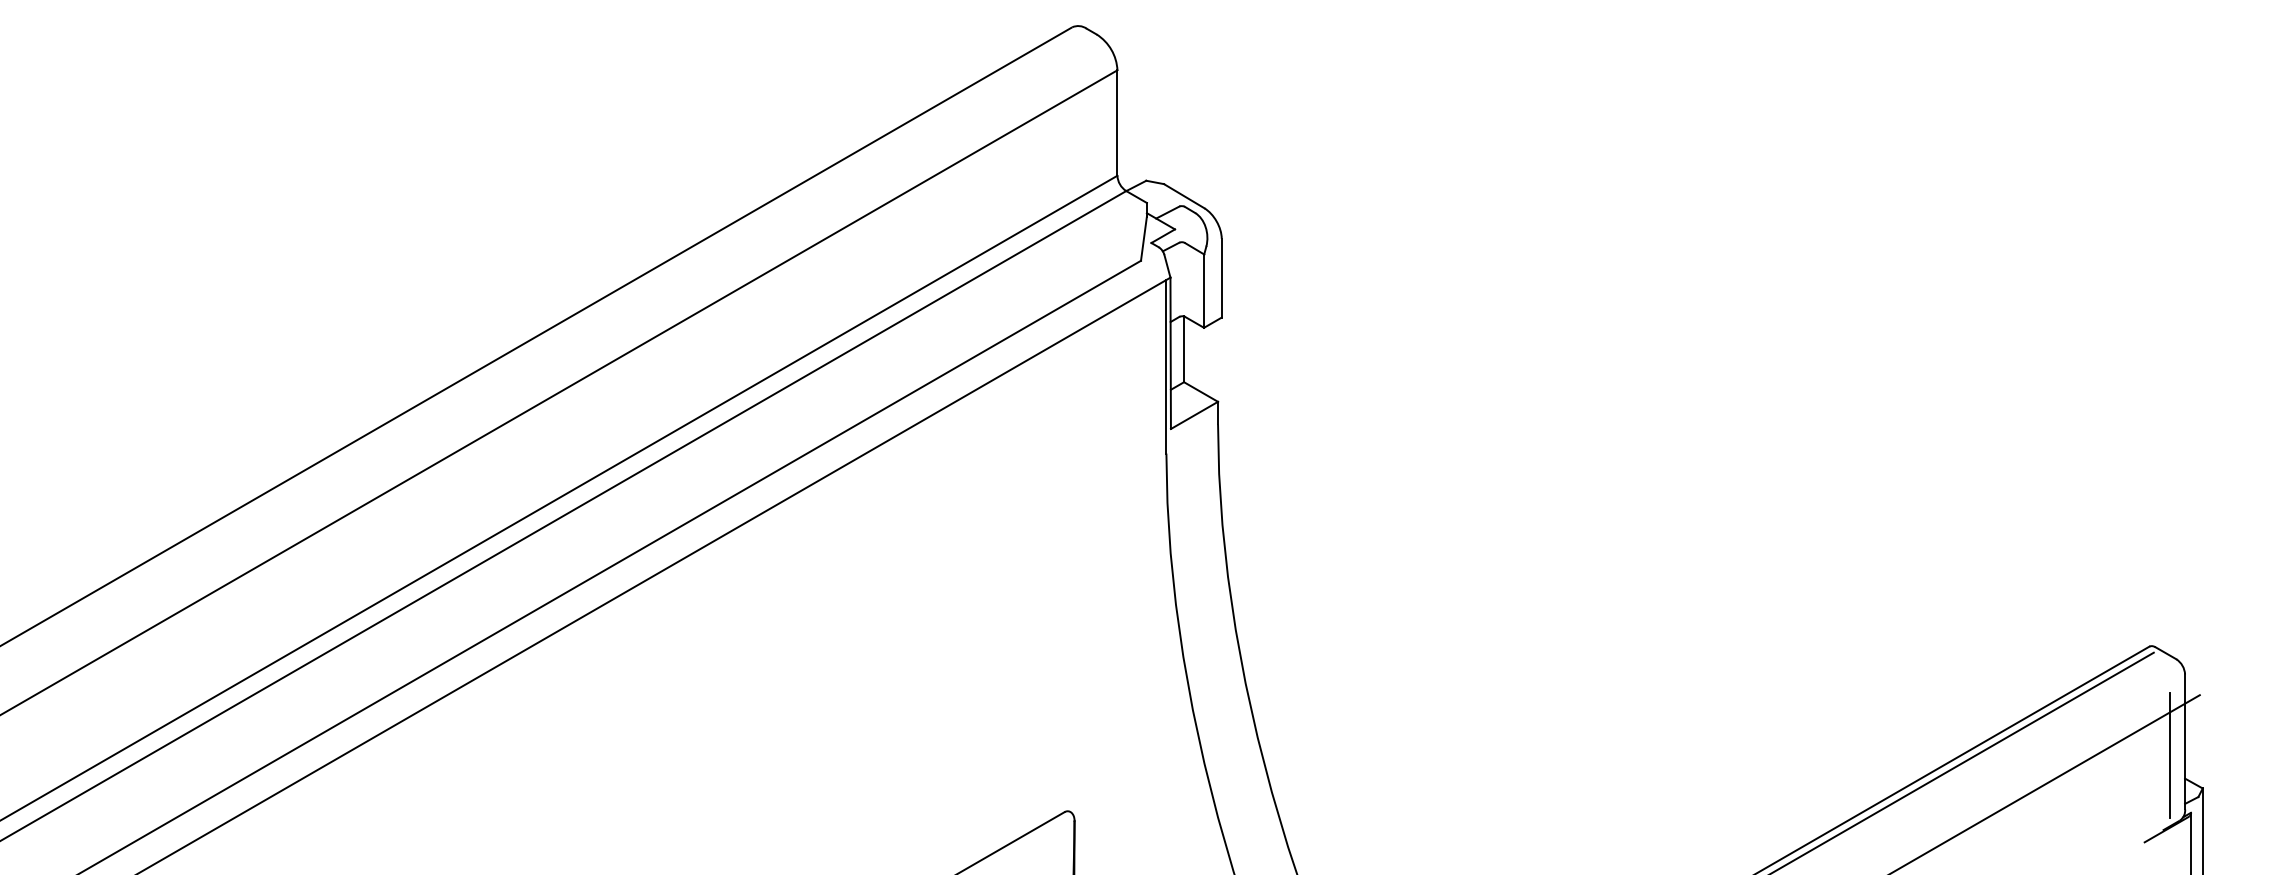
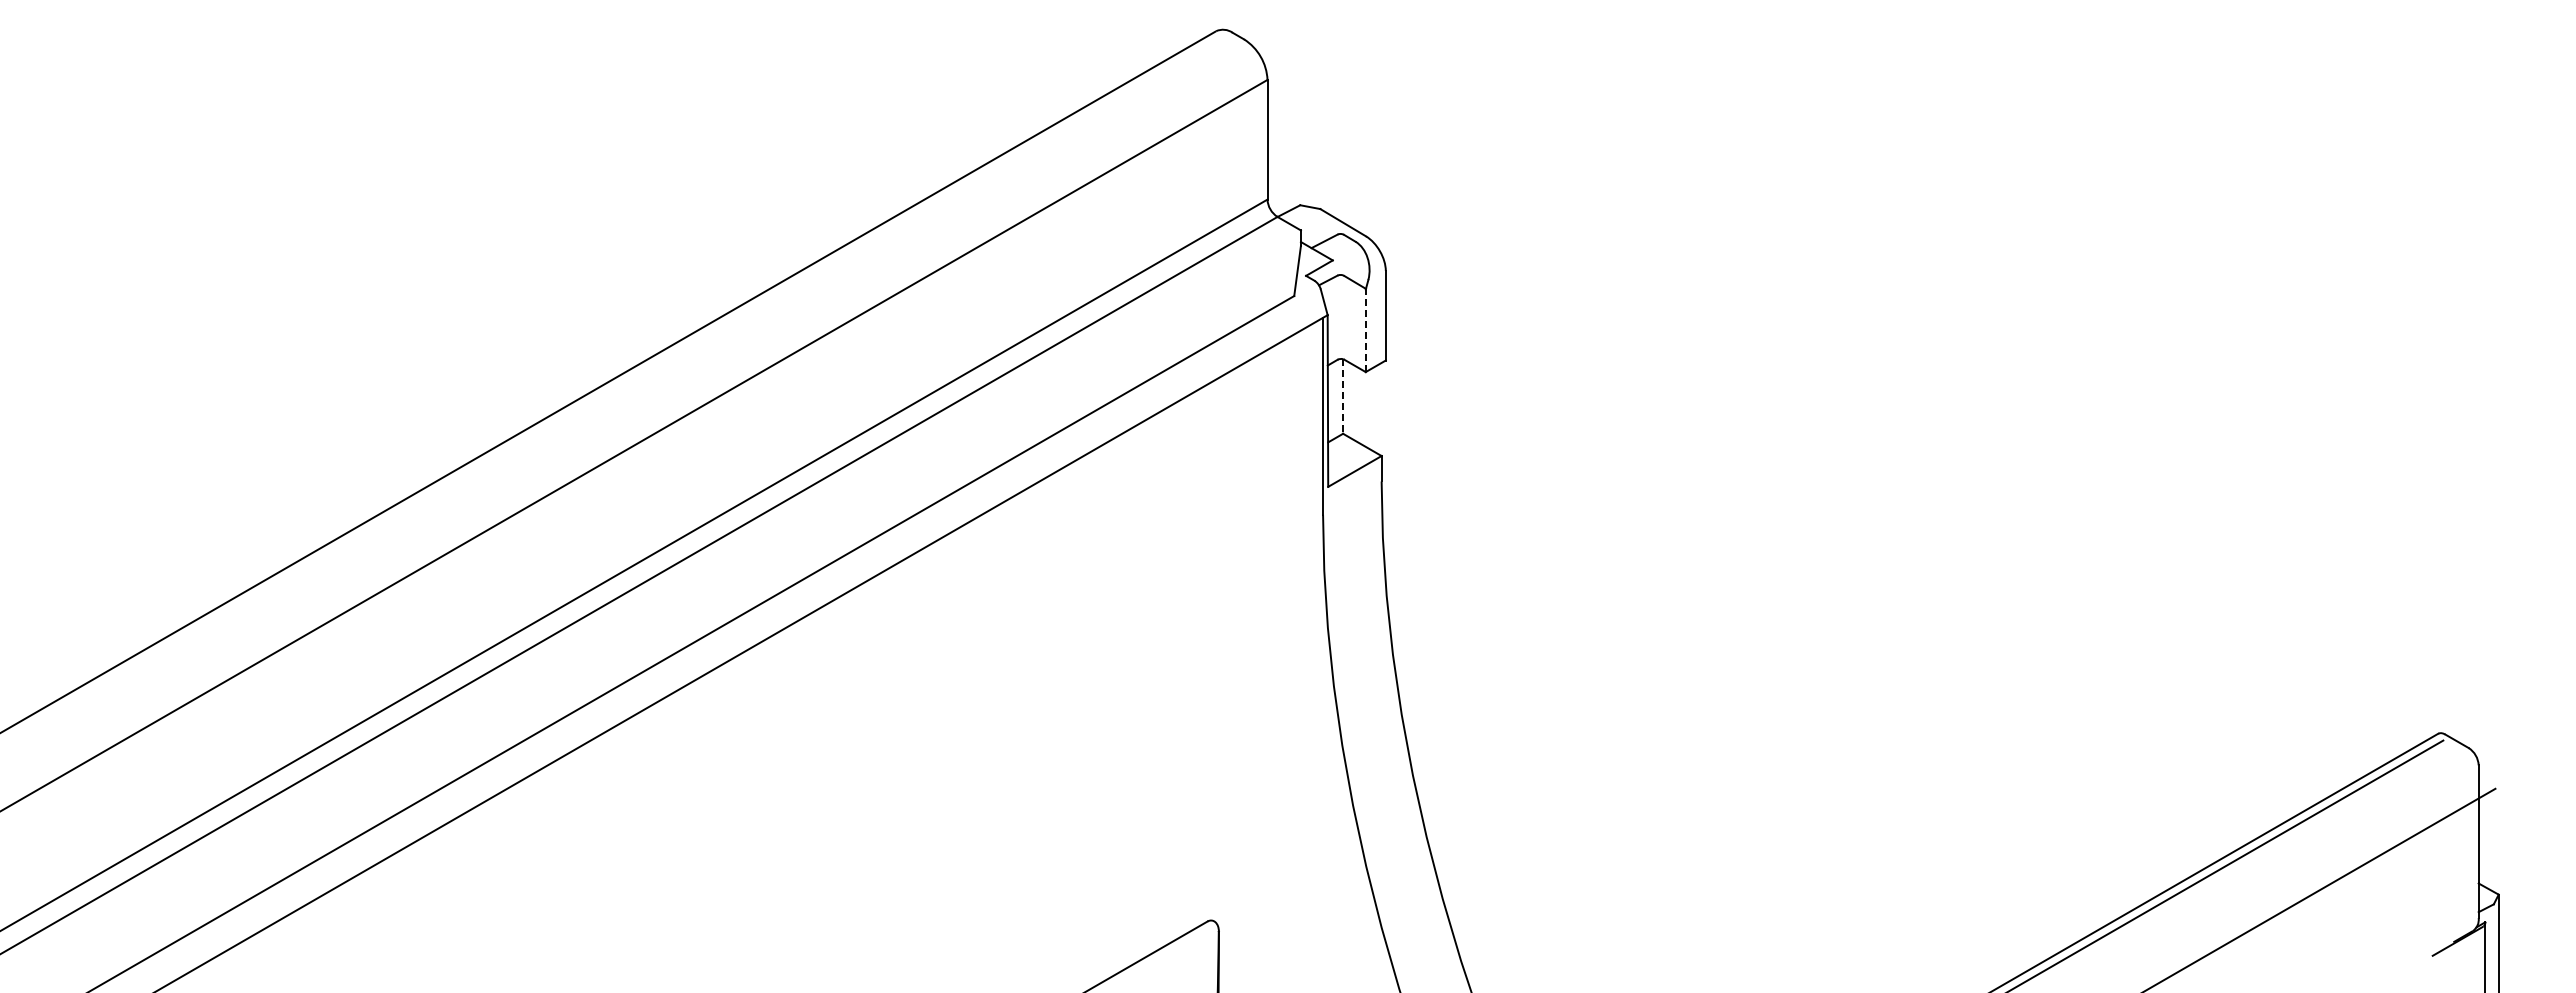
line: (1203, 292) -> (1365, 331), solid -> dashed
line: (1184, 350) -> (1343, 397), solid -> dashed
line: (2169, 754) -> (2461, 856), removed

